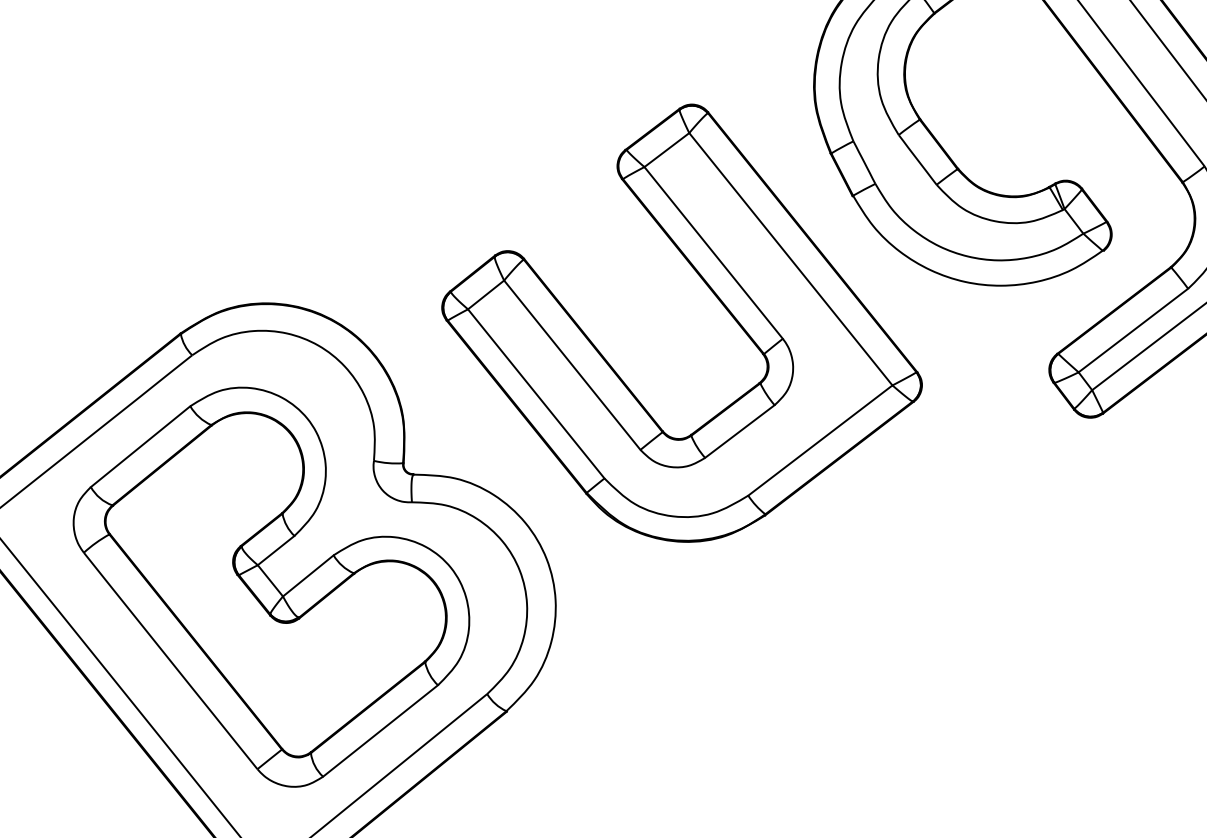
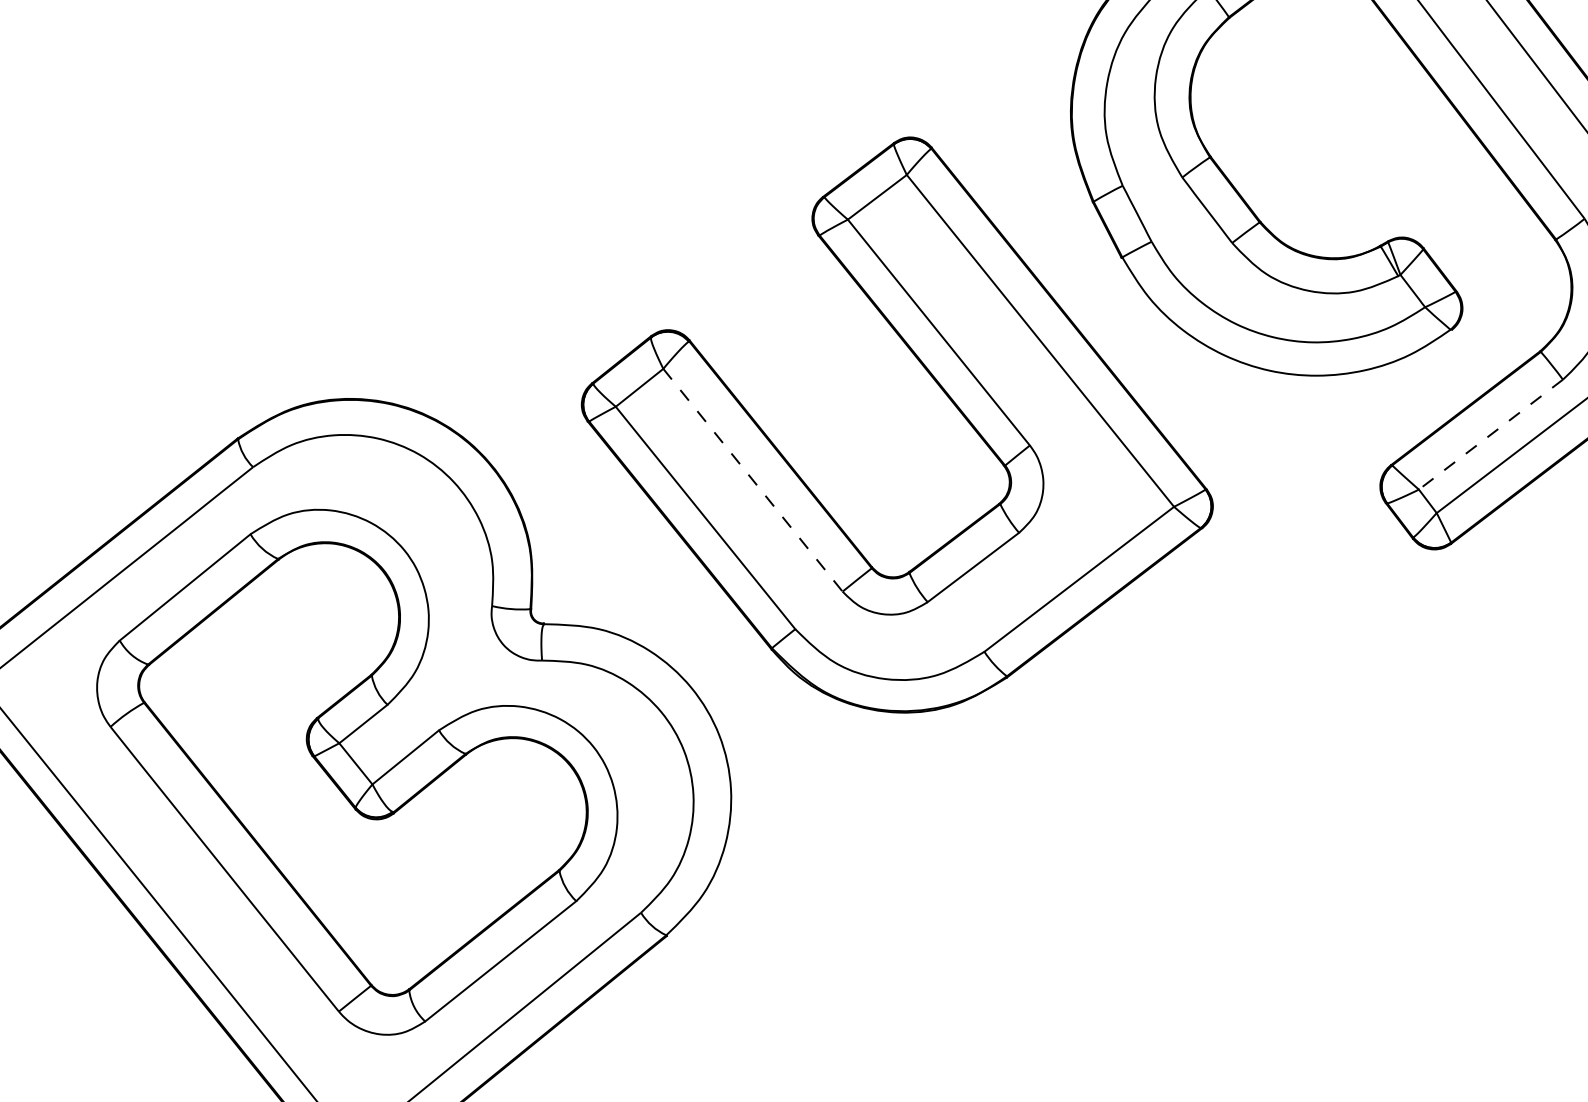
line: (1133, 330) -> (1490, 434), solid -> dashed
line: (571, 365) -> (752, 480), solid -> dashed

